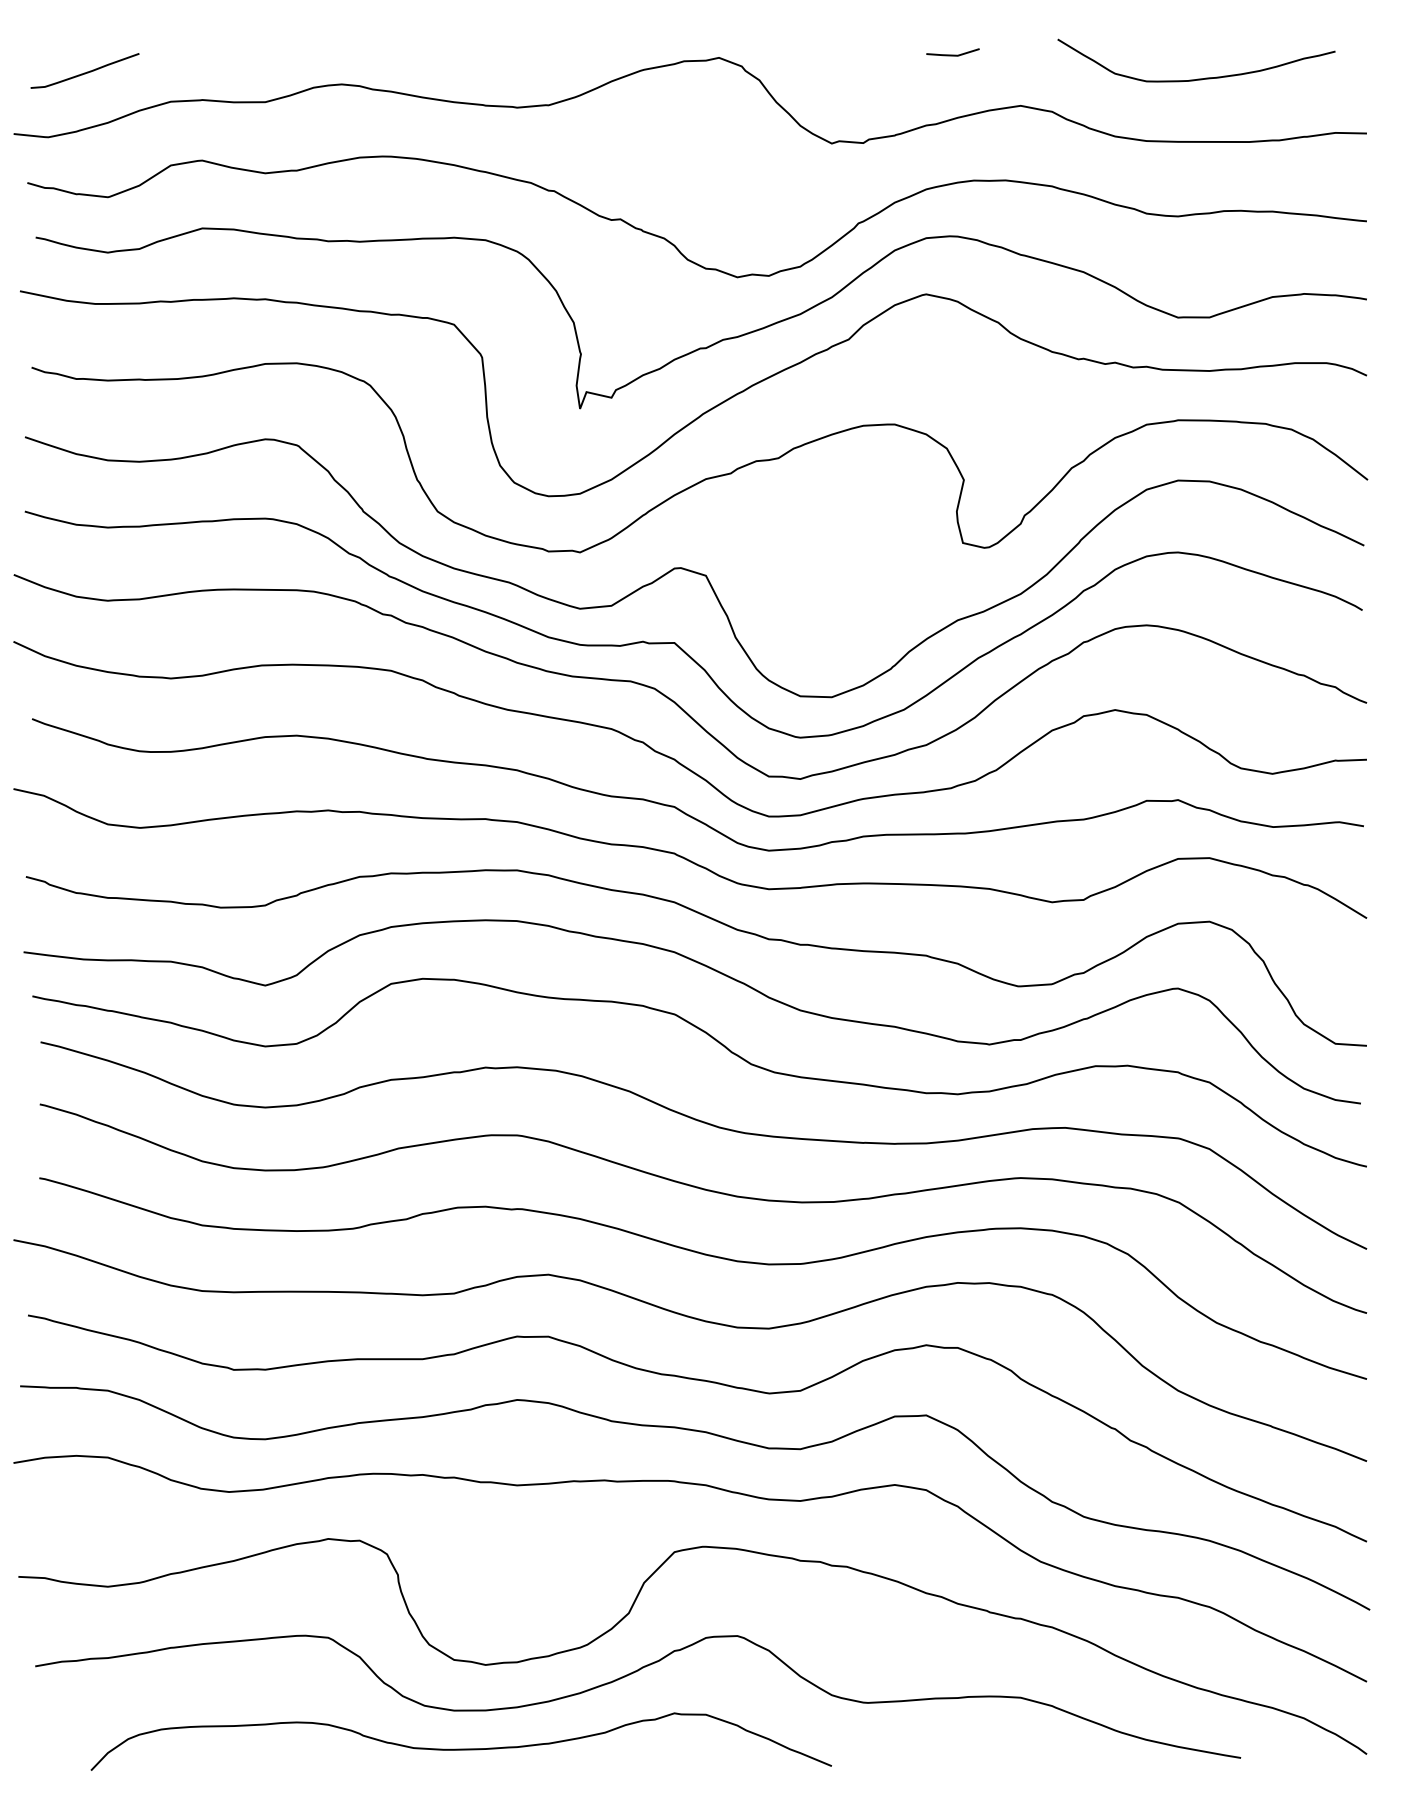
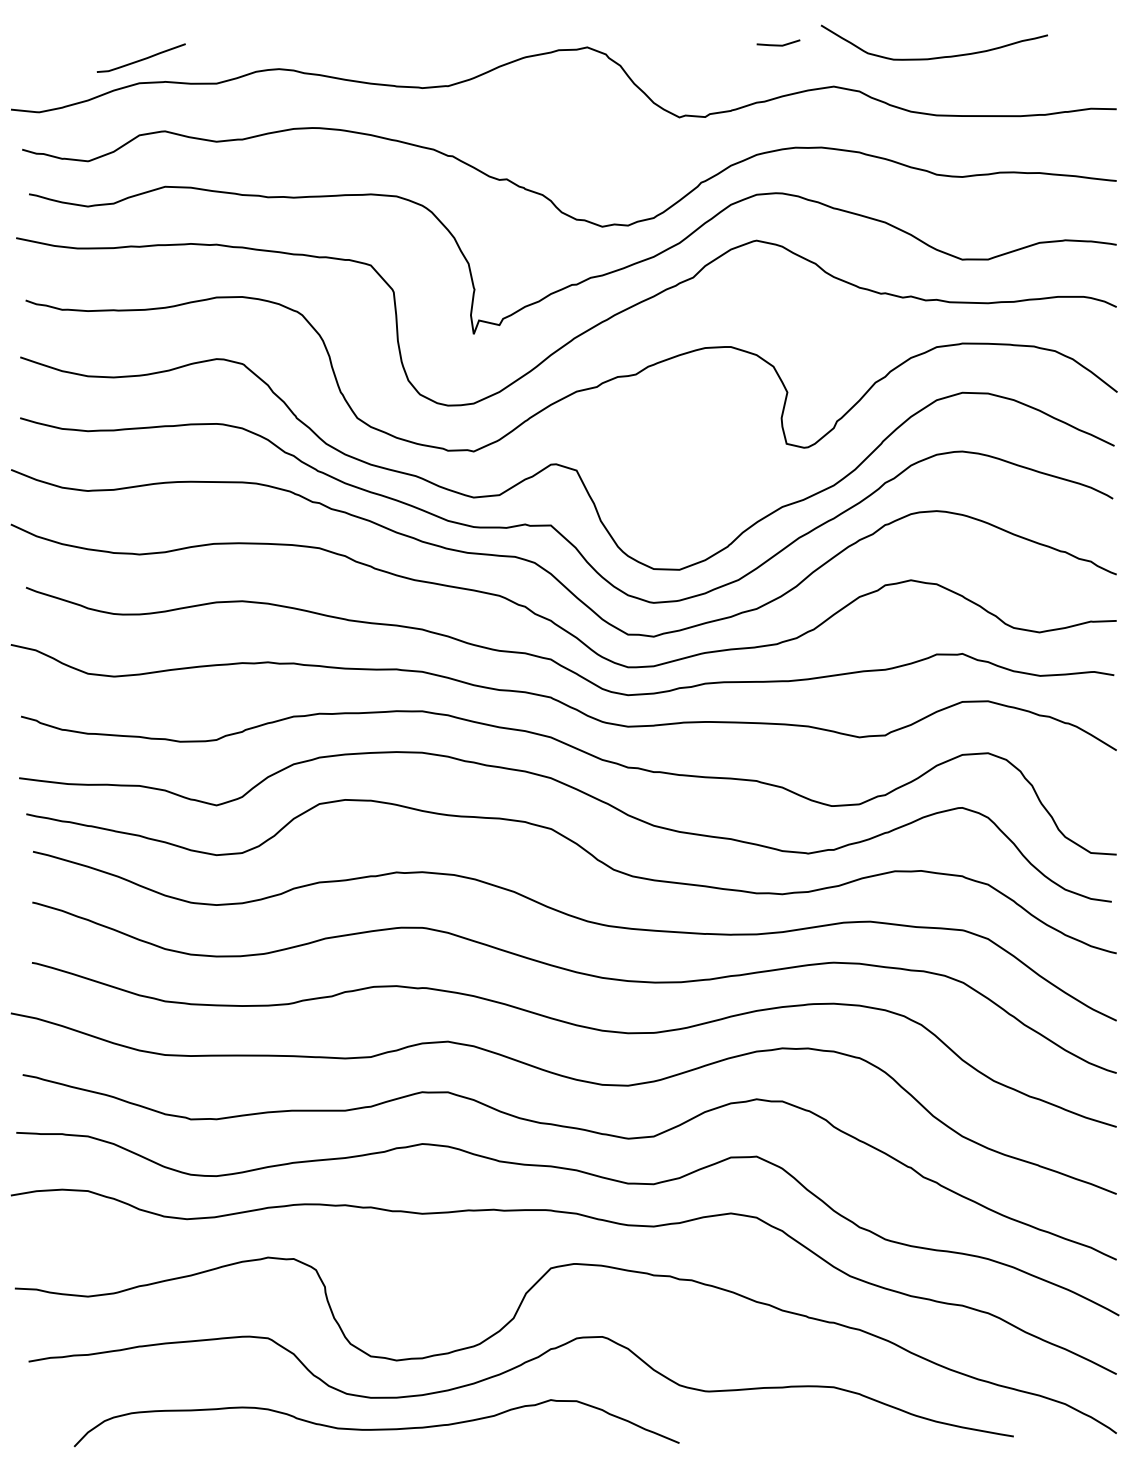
curve: (84, 72) -> (140, 59), moved
curve: (1195, 78) -> (933, 57), moved

